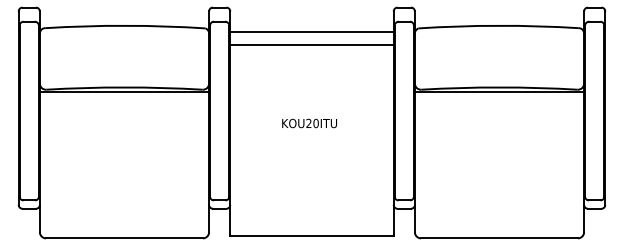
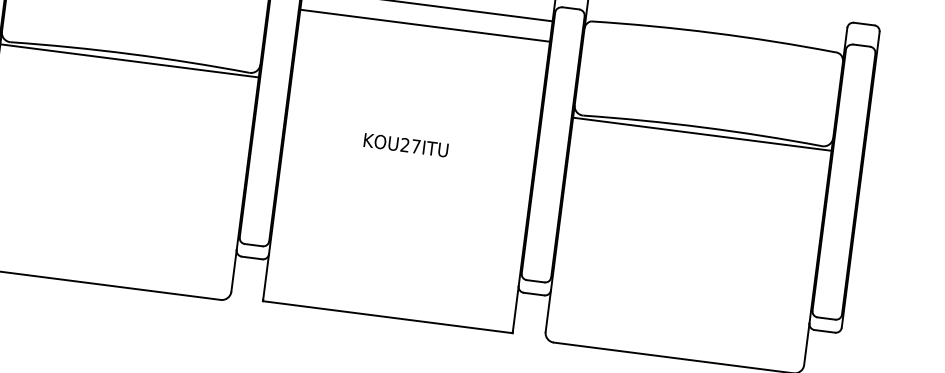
text: (315, 123) -> (415, 146), KOU20ITU -> KOU27ITU

